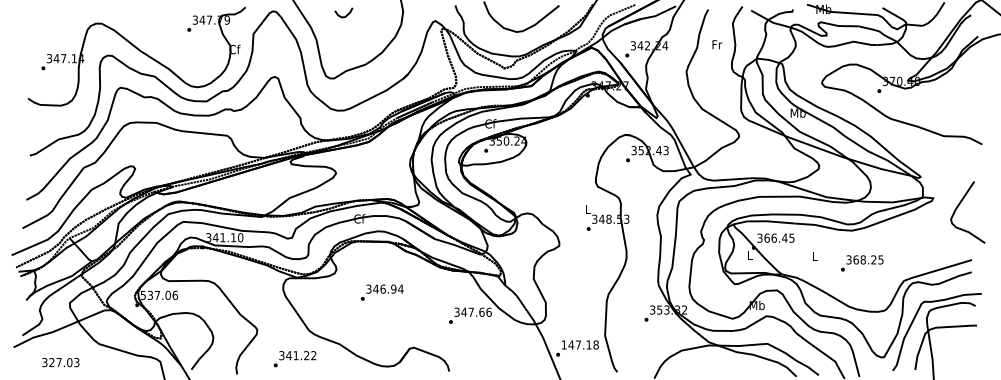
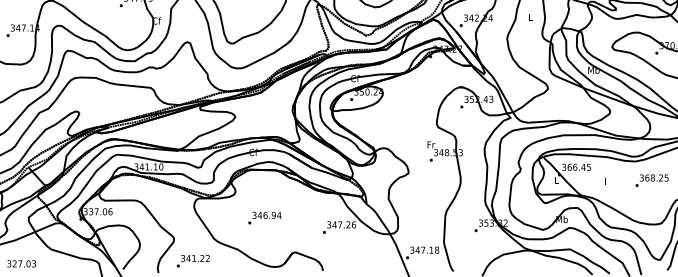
text: (717, 44) -> (531, 17), Fr -> L
text: (588, 208) -> (431, 144), L -> Fr
text: (862, 263) -> (652, 180), moved
text: (382, 292) -> (265, 218), moved
text: (143, 294) -> (85, 211), 537.06 -> 337.06
text: (481, 311) -> (348, 224), 347.66 -> 347.26
text: (563, 344) -> (411, 249), 147.18 -> 347.18
text: (294, 359) -> (192, 261), moved

